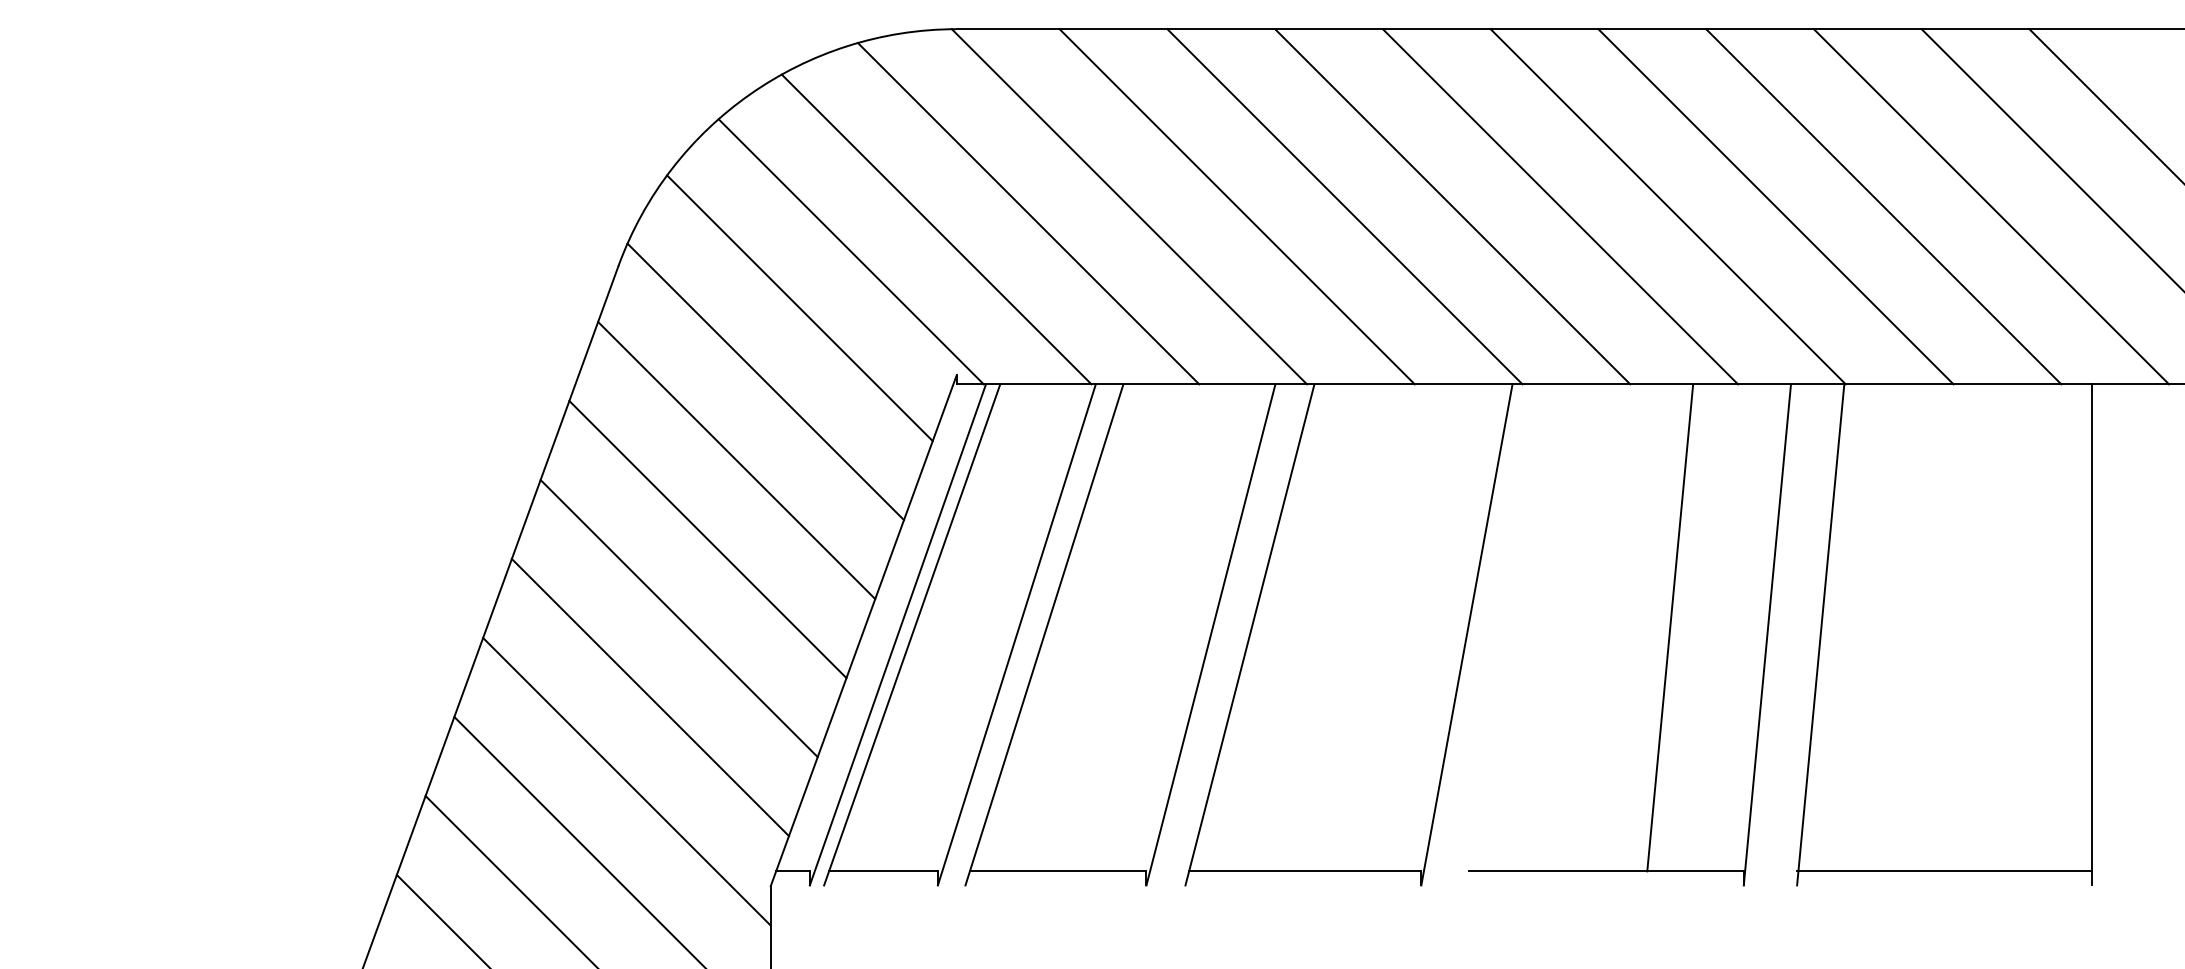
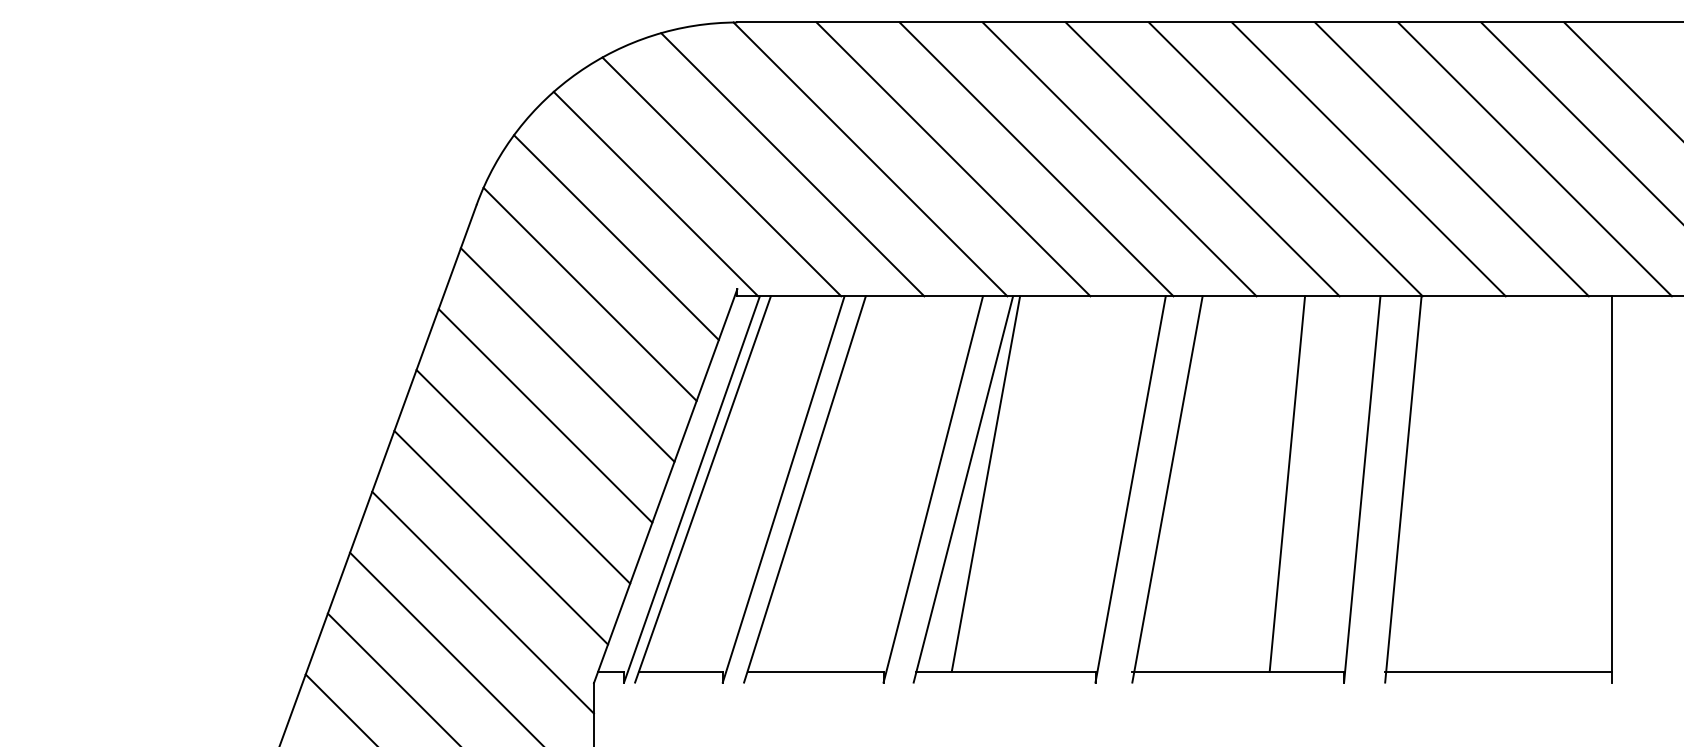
line: (1278, 627) -> (985, 483), added
line: (1514, 634) -> (1167, 489), added

